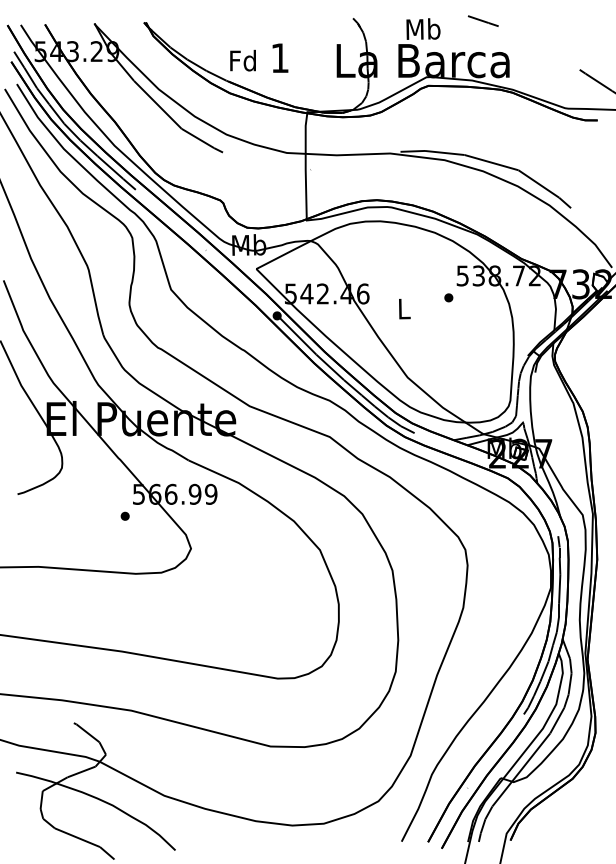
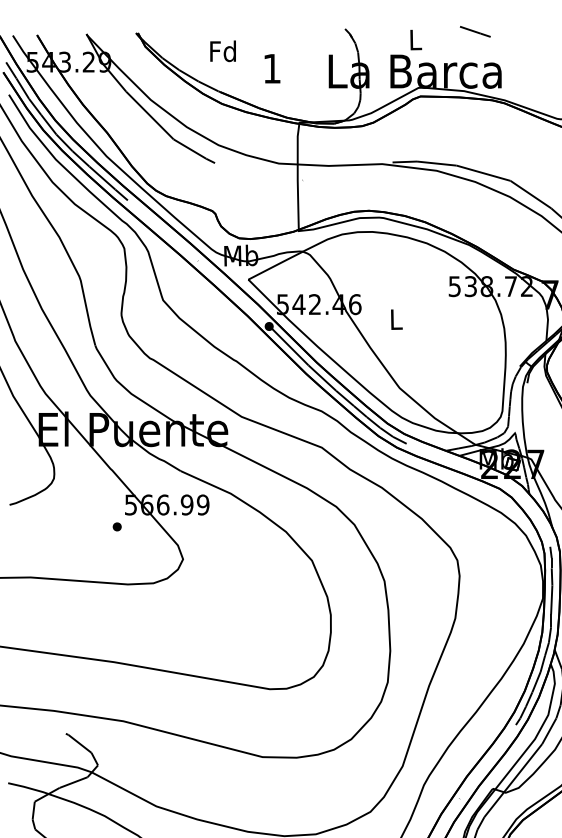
text: (423, 28) -> (415, 39), Mb -> L
text: (242, 60) -> (222, 51), moved
part: (448, 297) -> (440, 308), removed

